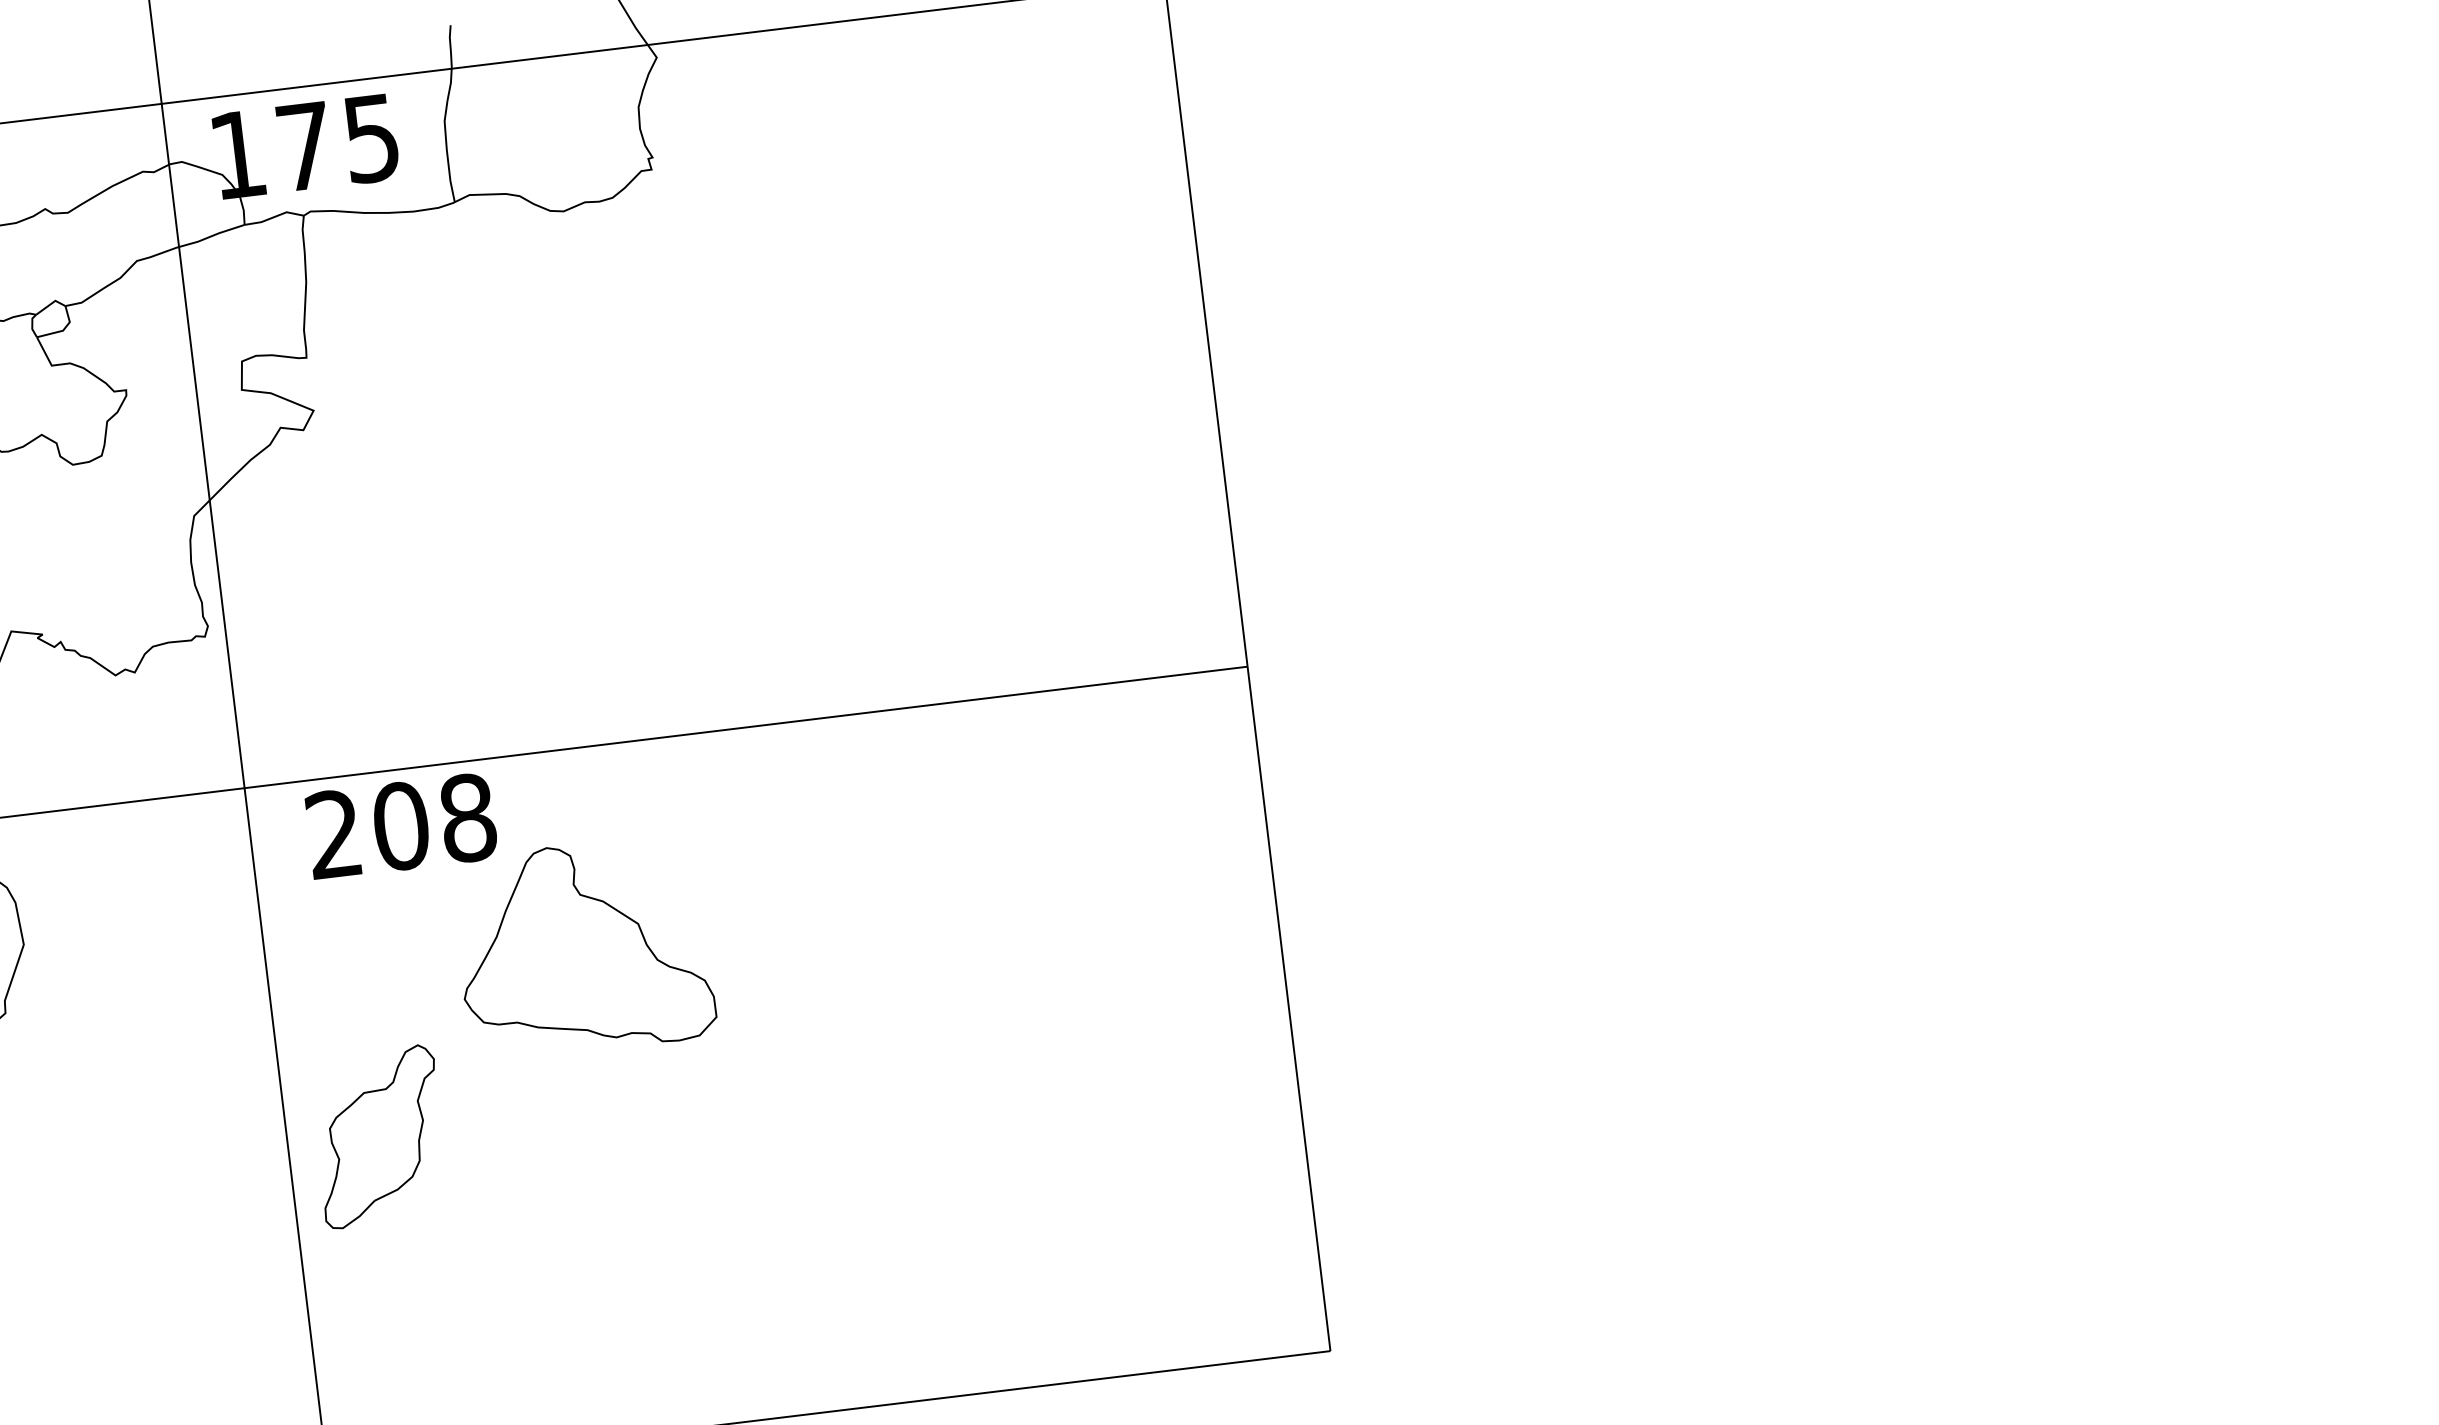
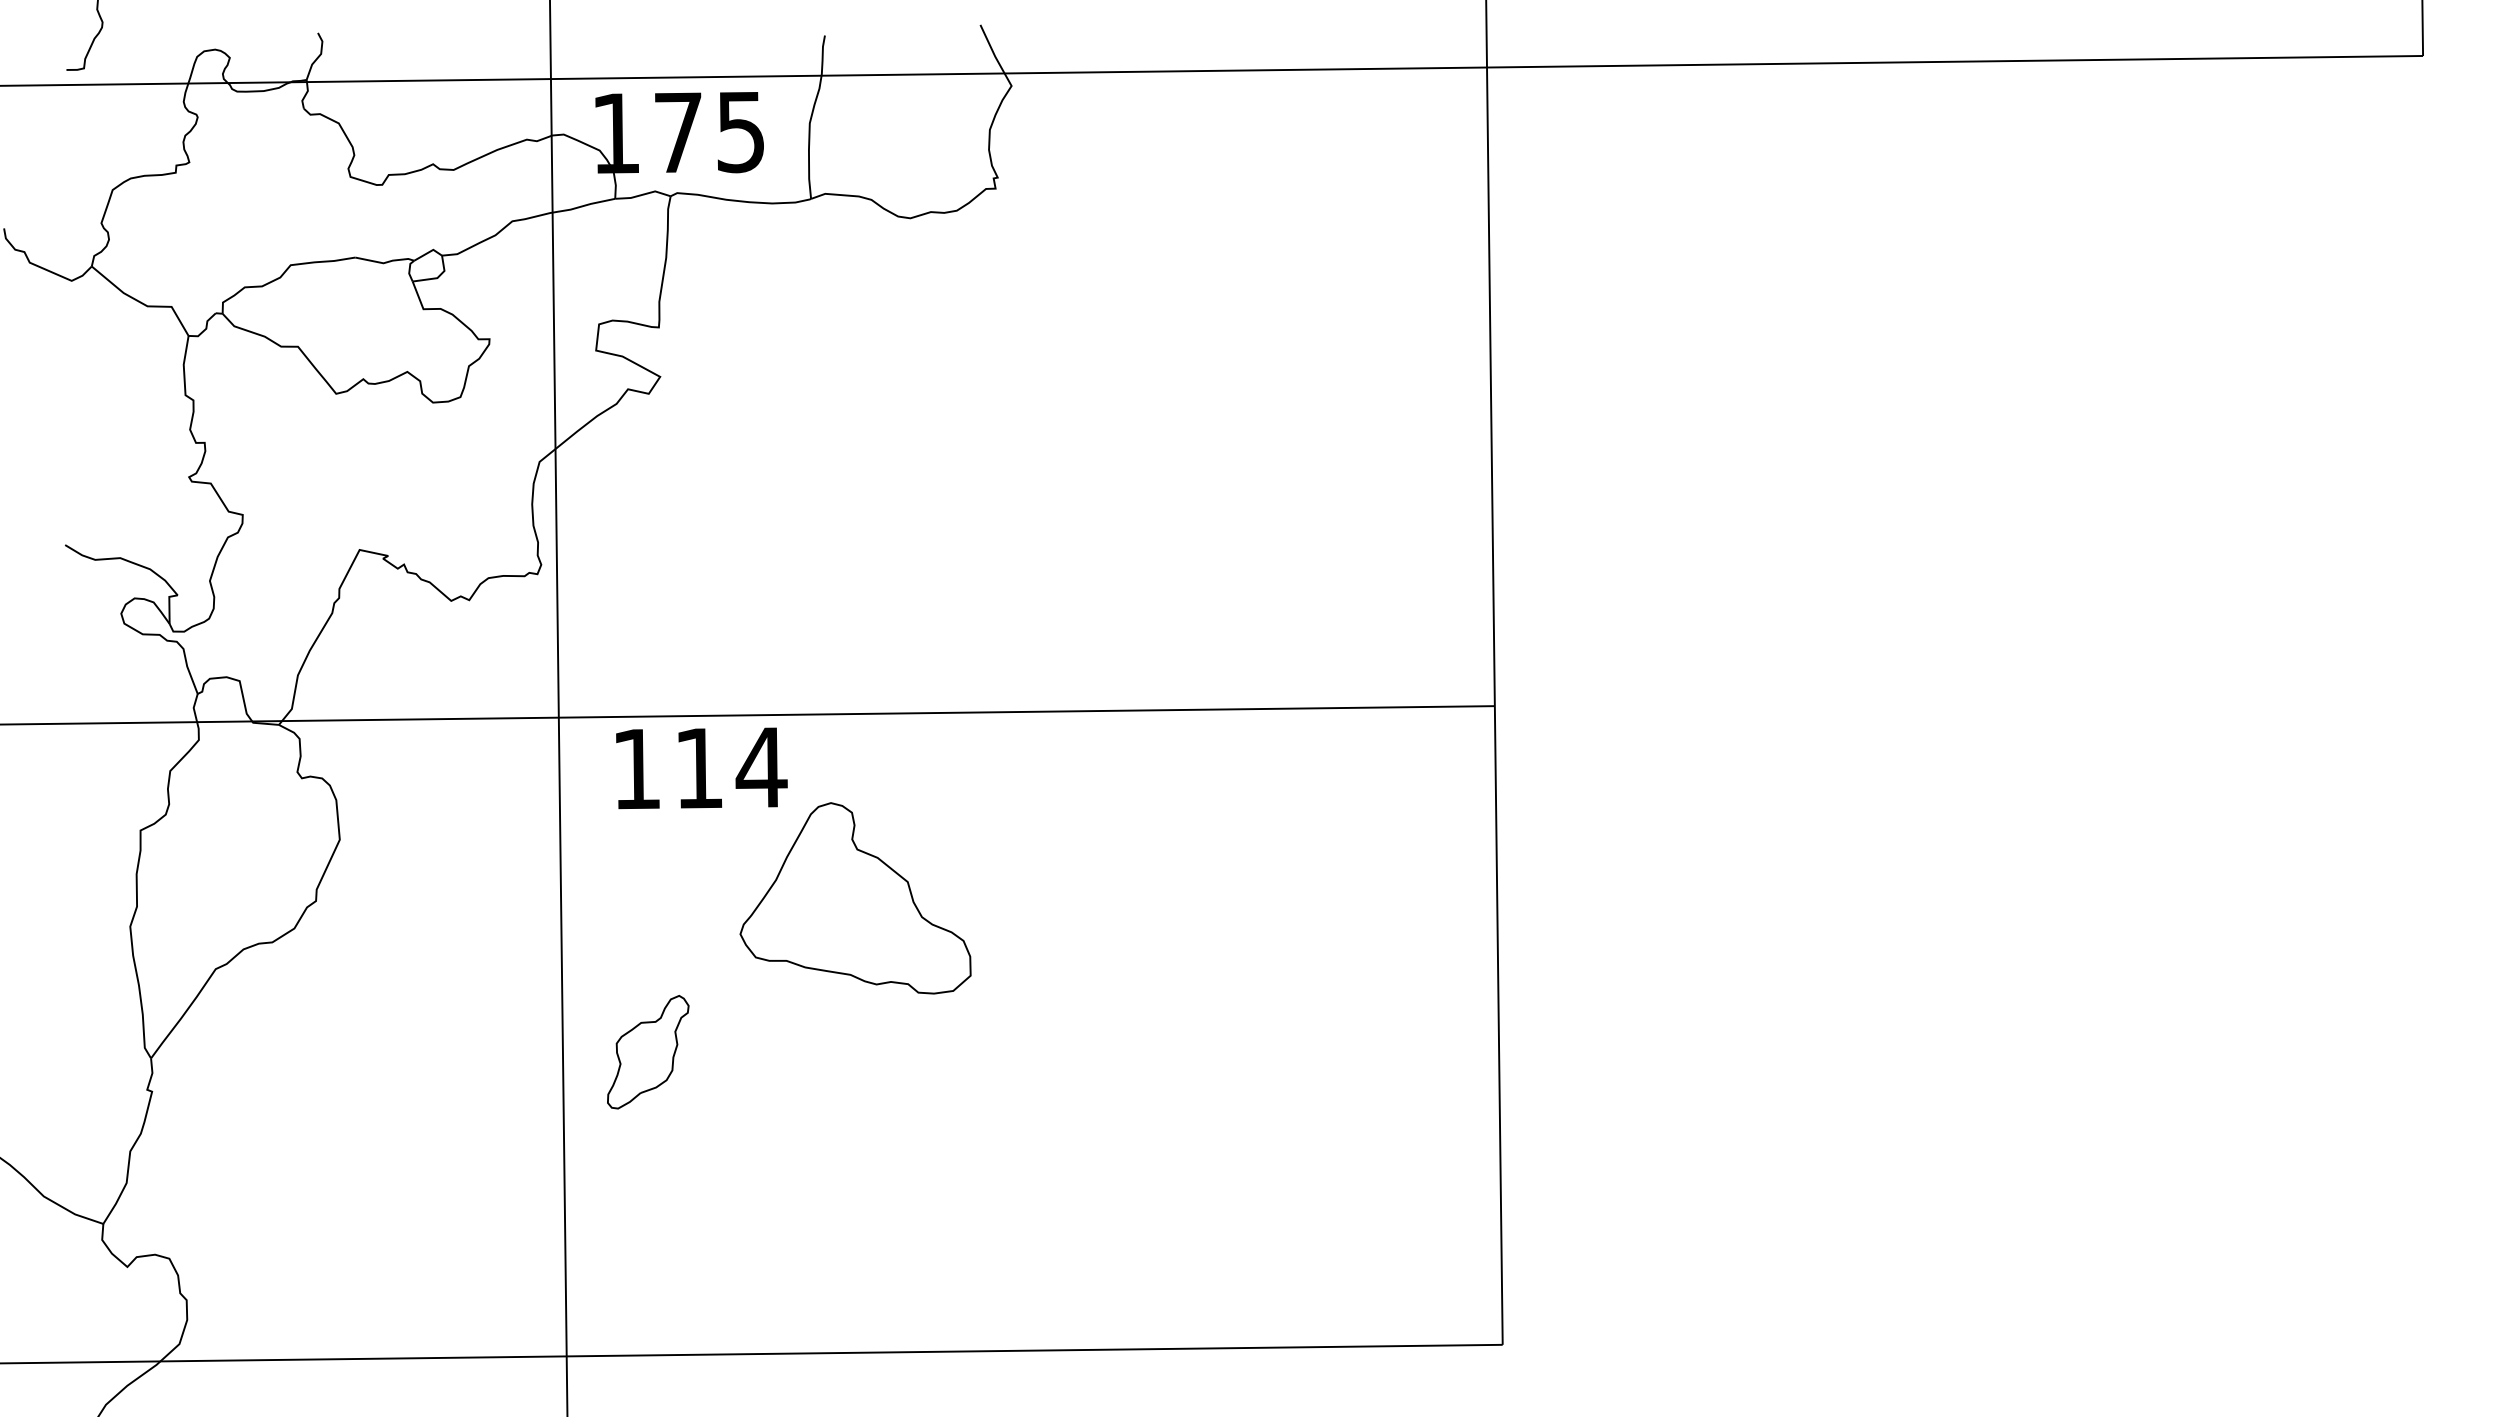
text: (402, 825) -> (700, 767), 208 -> 114
part: (378, 1136) -> (647, 1051), size x0.7

